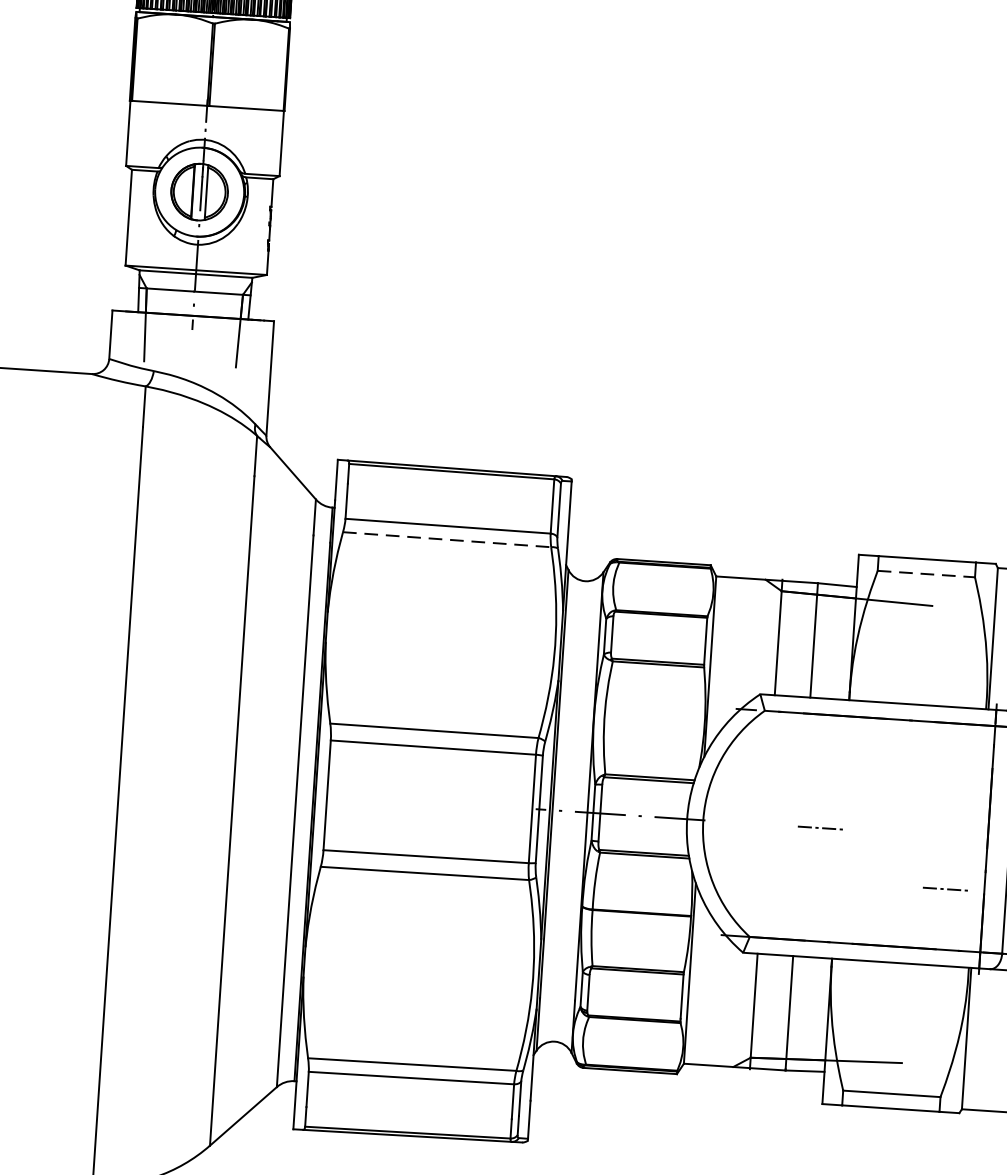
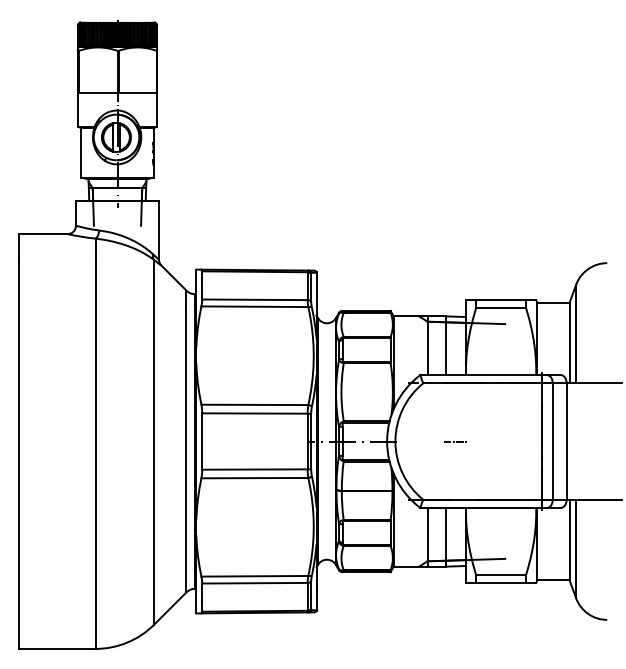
line: (448, 539) -> (255, 306), dashed -> solid
line: (927, 575) -> (501, 308), dashed -> solid
line: (943, 889) -> (520, 468), removed

